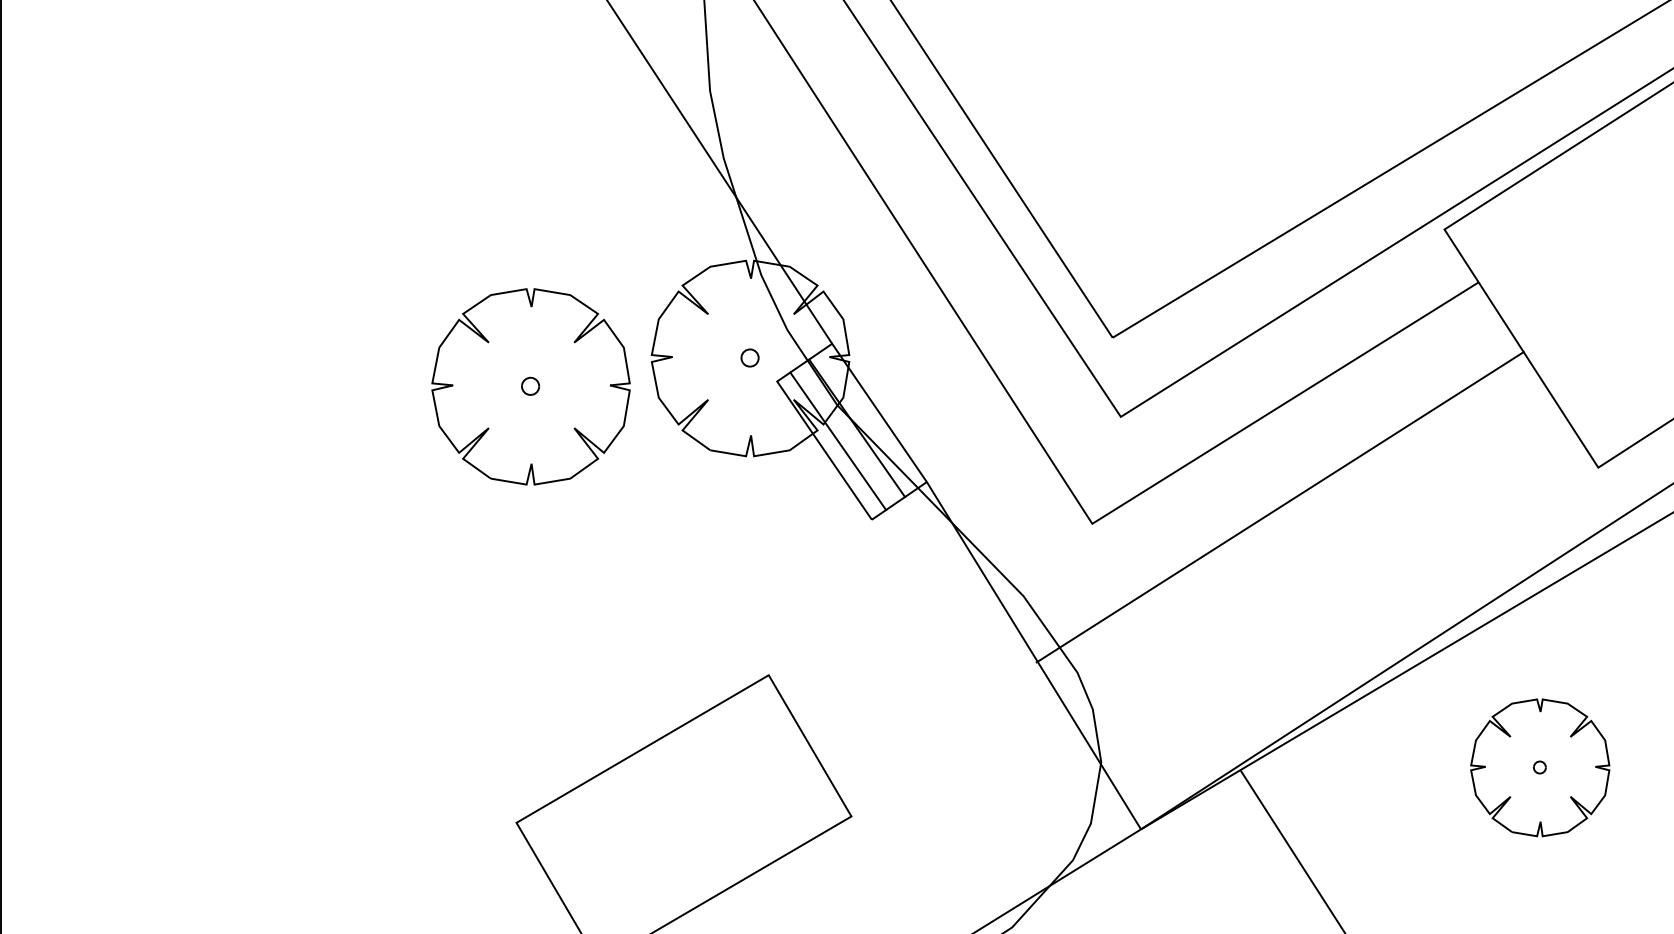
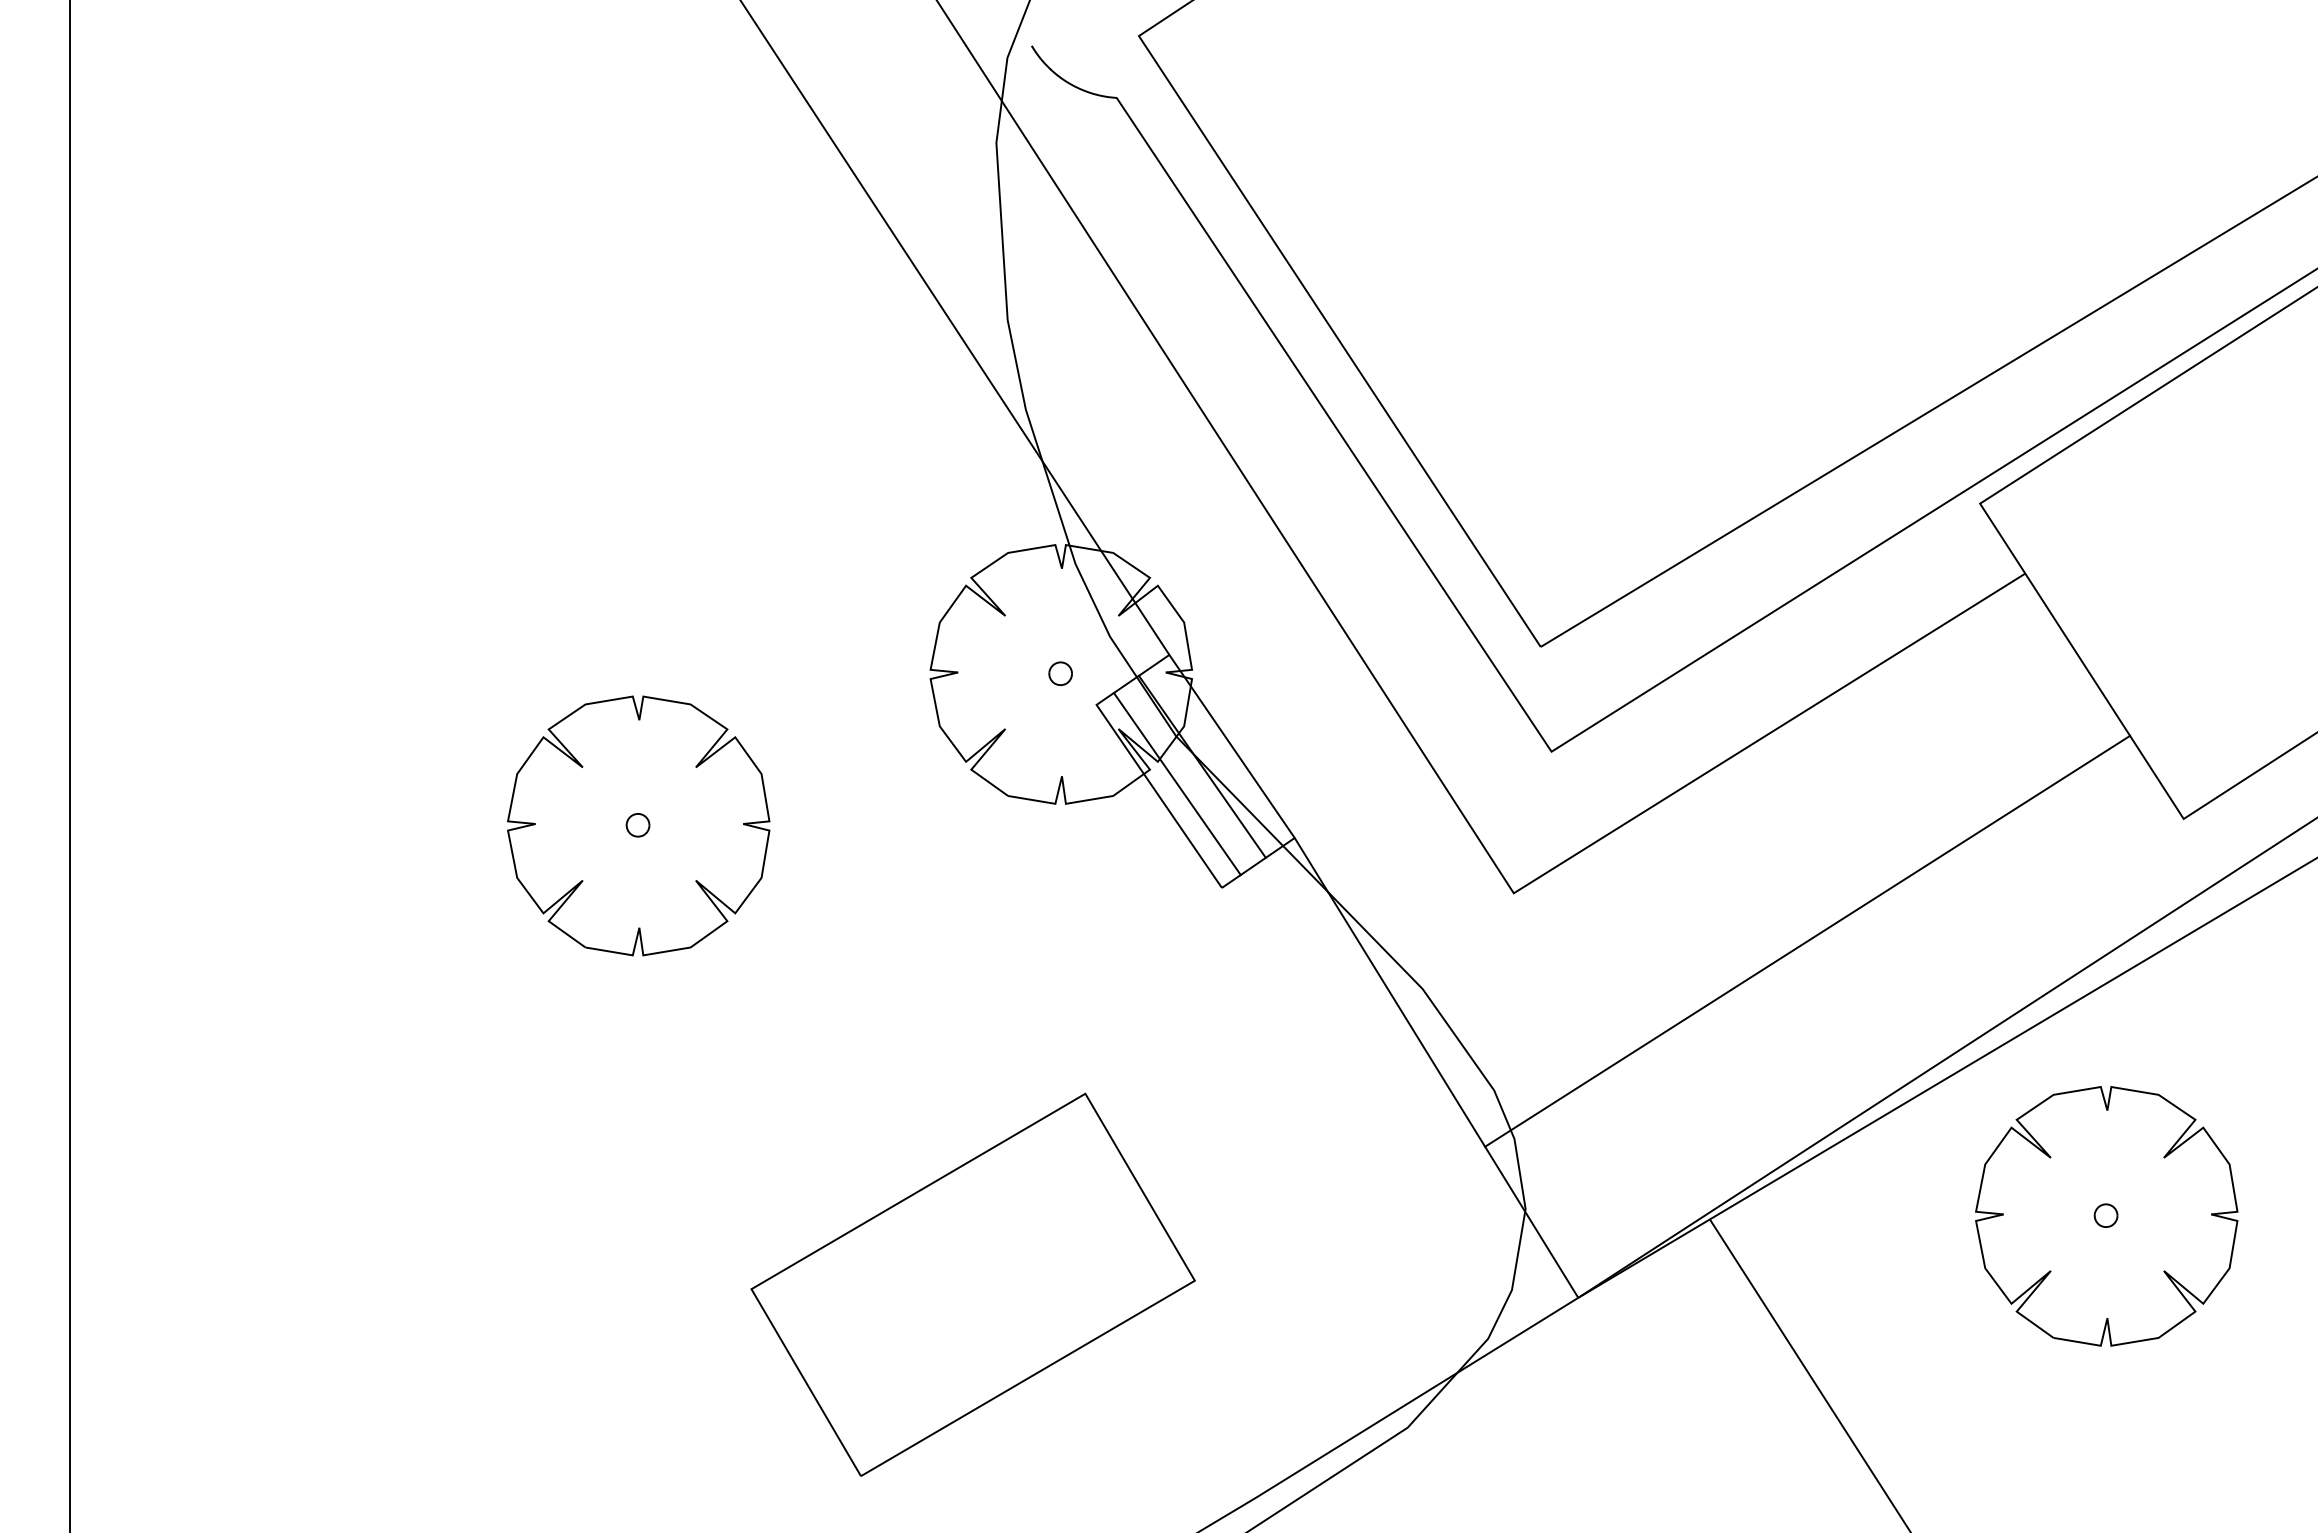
part: (530, 386) -> (638, 825), moved
line: (1280, 506) -> (1807, 940), moved
part: (1539, 767) -> (2106, 1216), size x1.43

